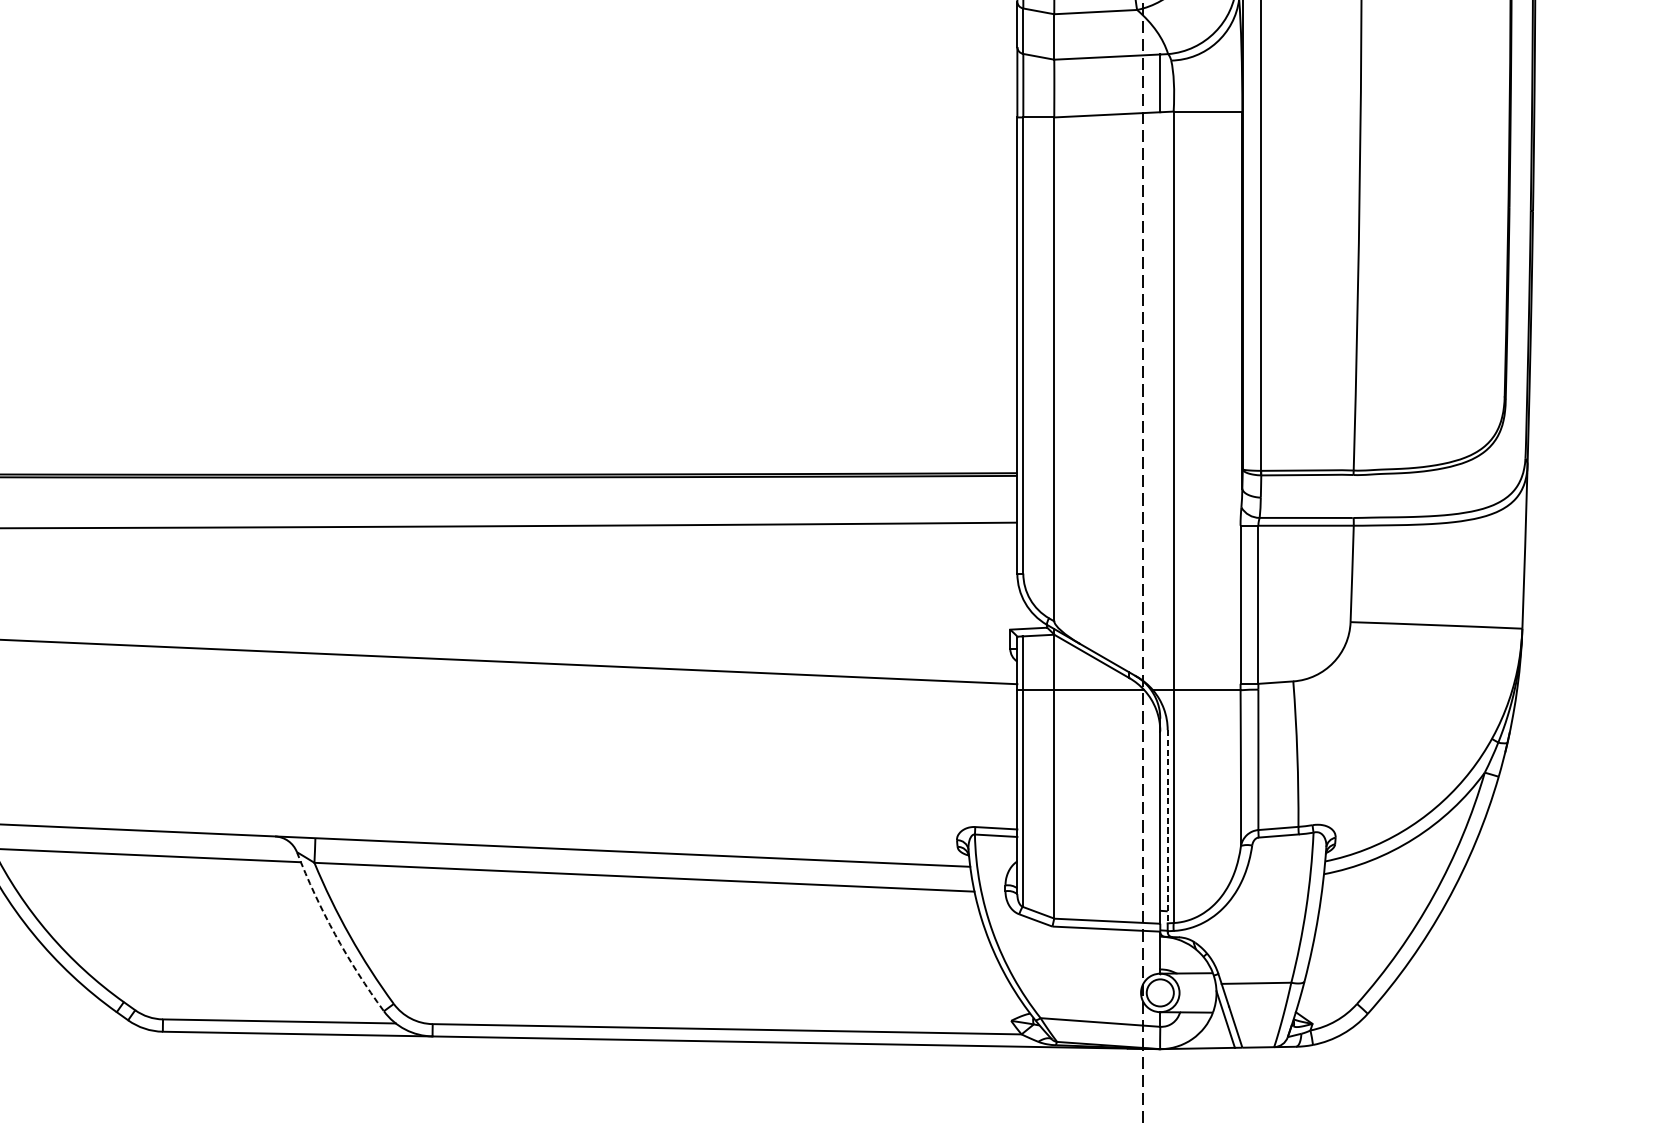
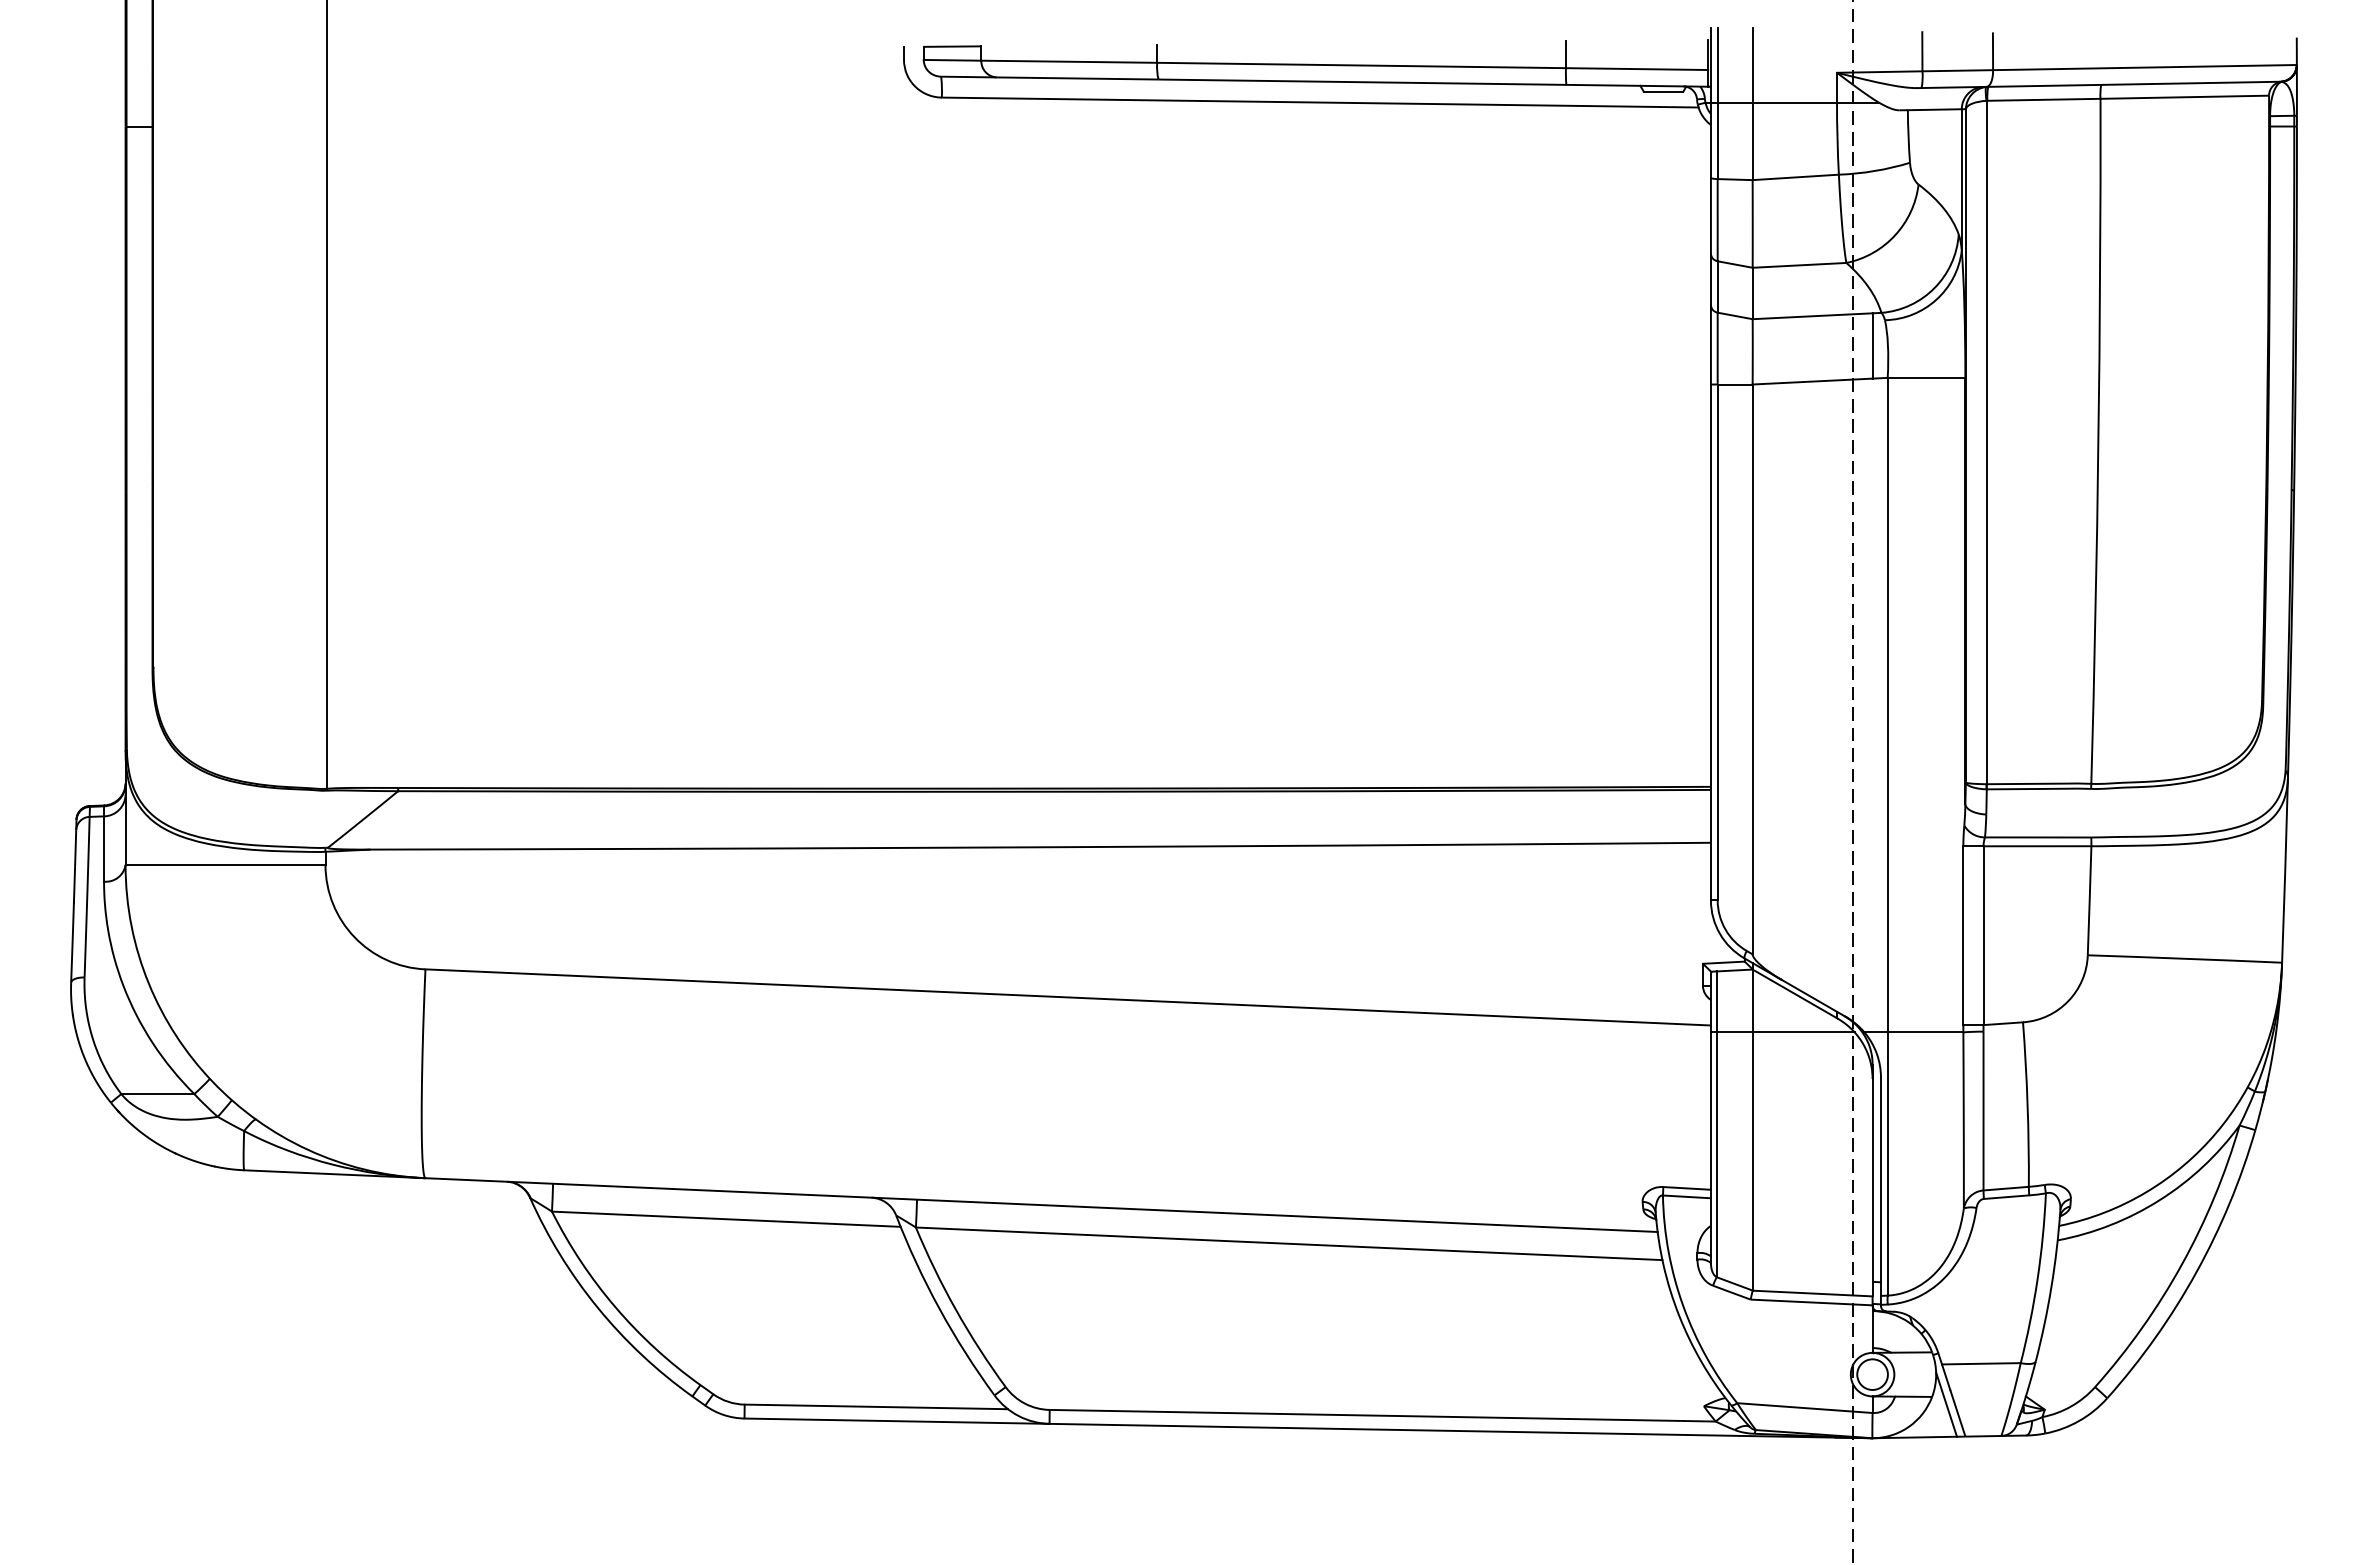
line: (1167, 827) -> (1880, 1187), dashed -> solid
arc: (335, 934) -> (939, 1308), dashed -> solid

